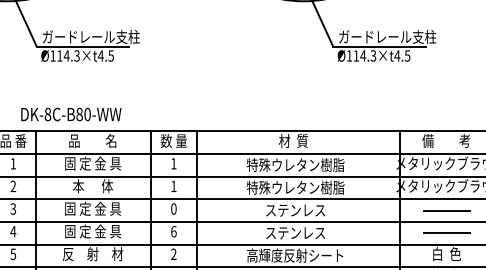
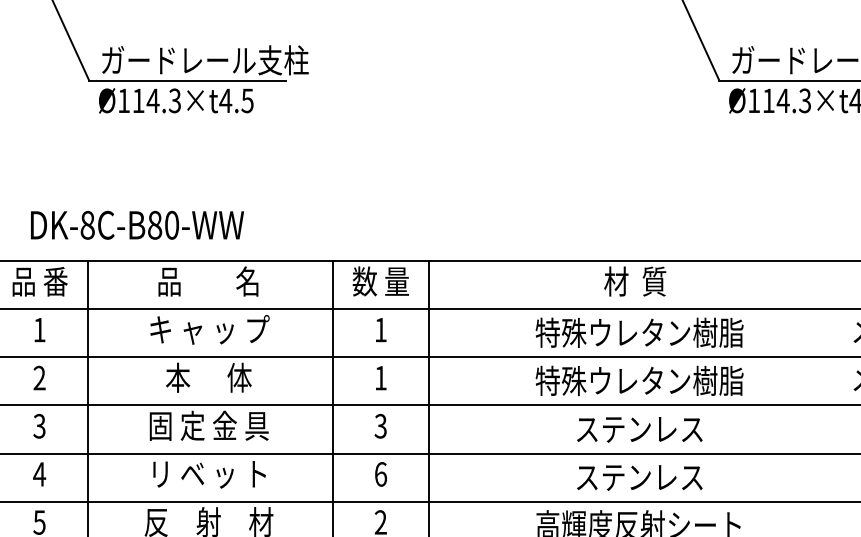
text: (71, 114) -> (137, 225), moved
text: (93, 163) -> (210, 329), 固 定 金 具 -> キ ャ ッ プ
text: (173, 208) -> (380, 425), 0 -> 3
text: (93, 231) -> (210, 473), 固 定 金 具 -> リ ベ ッ ト

